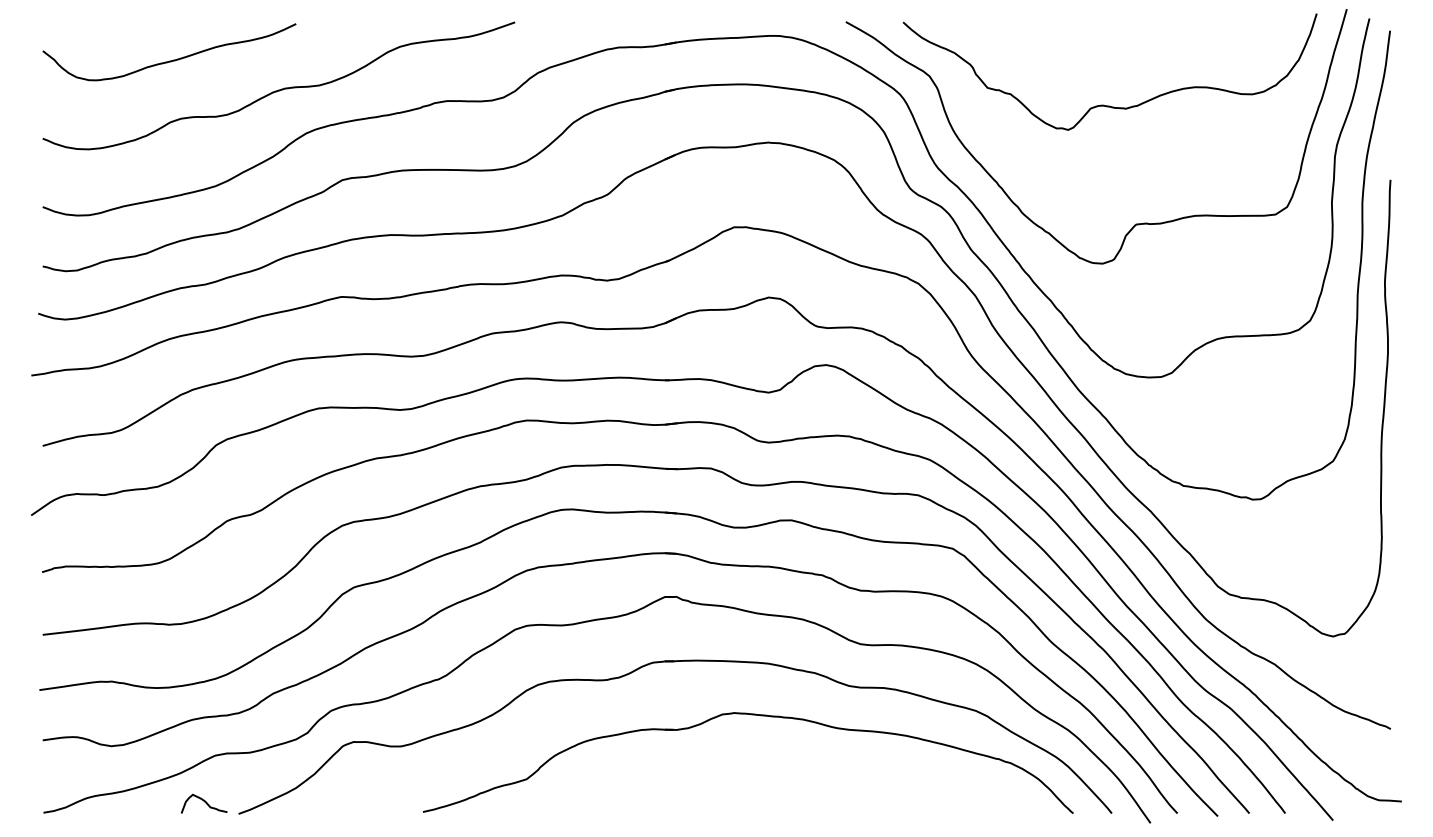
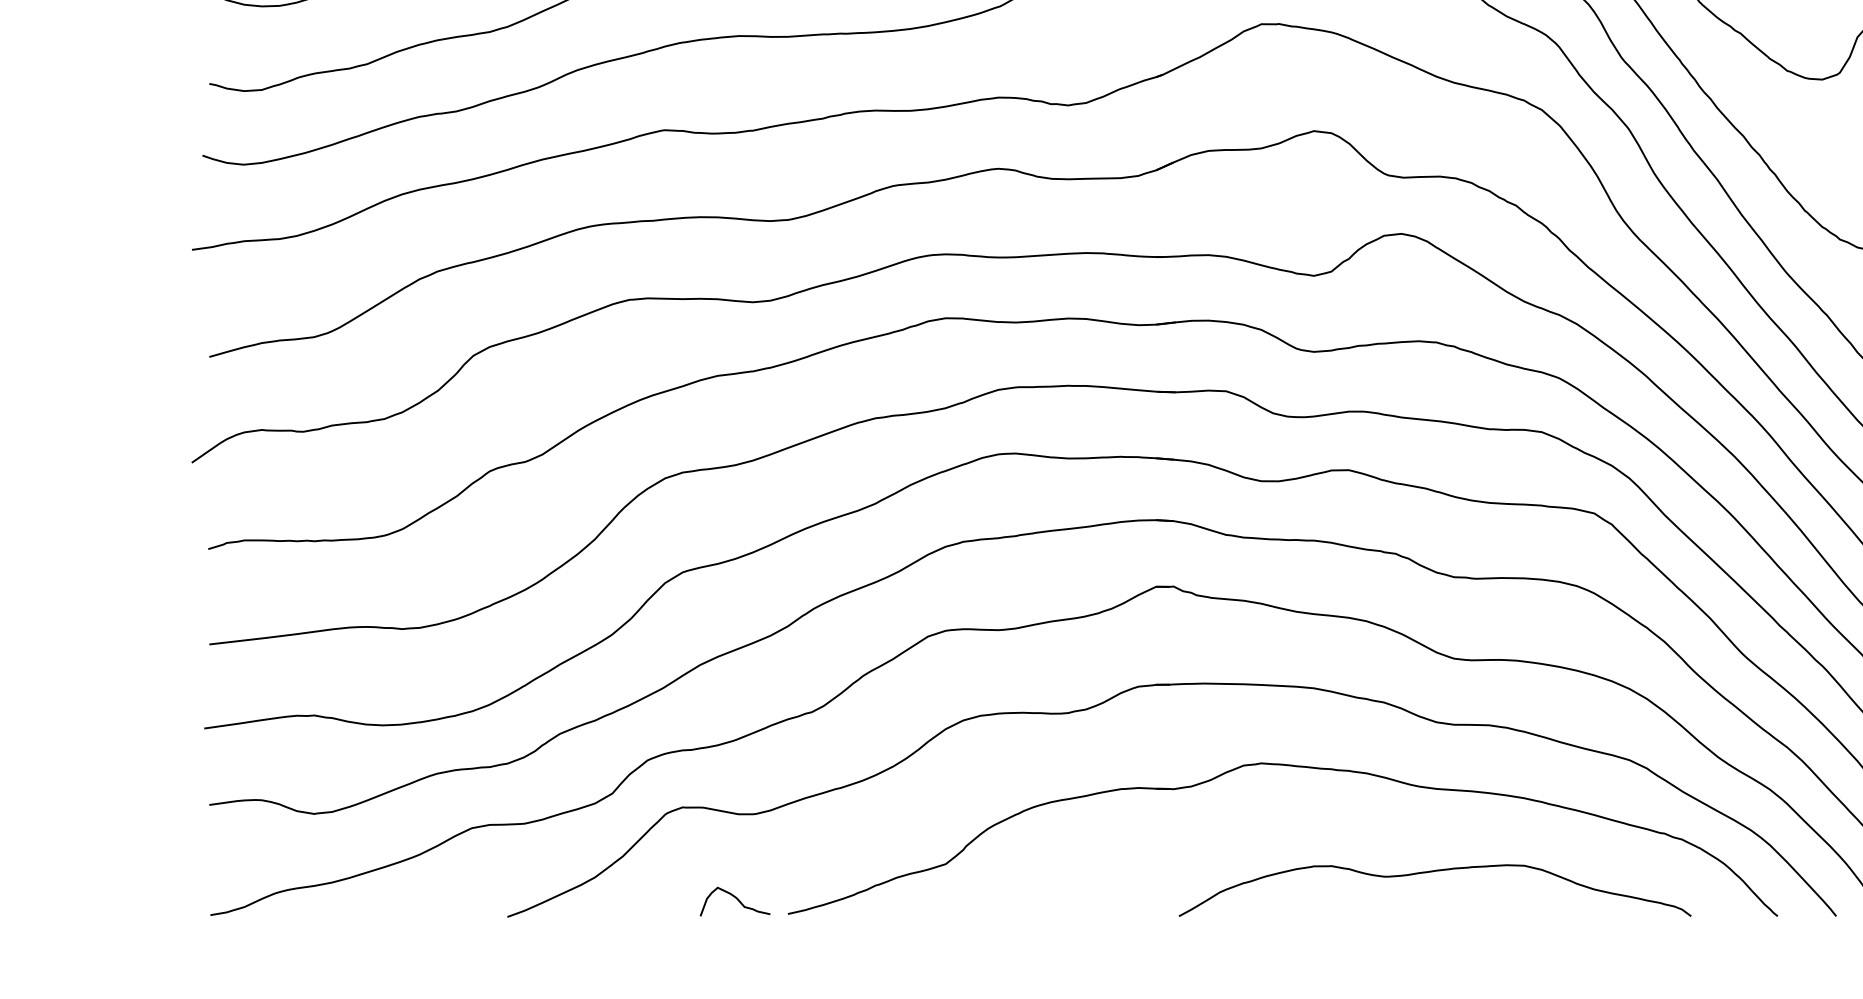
curve: (844, 785) -> (1429, 873), added
curve: (204, 802) -> (735, 899), moved

